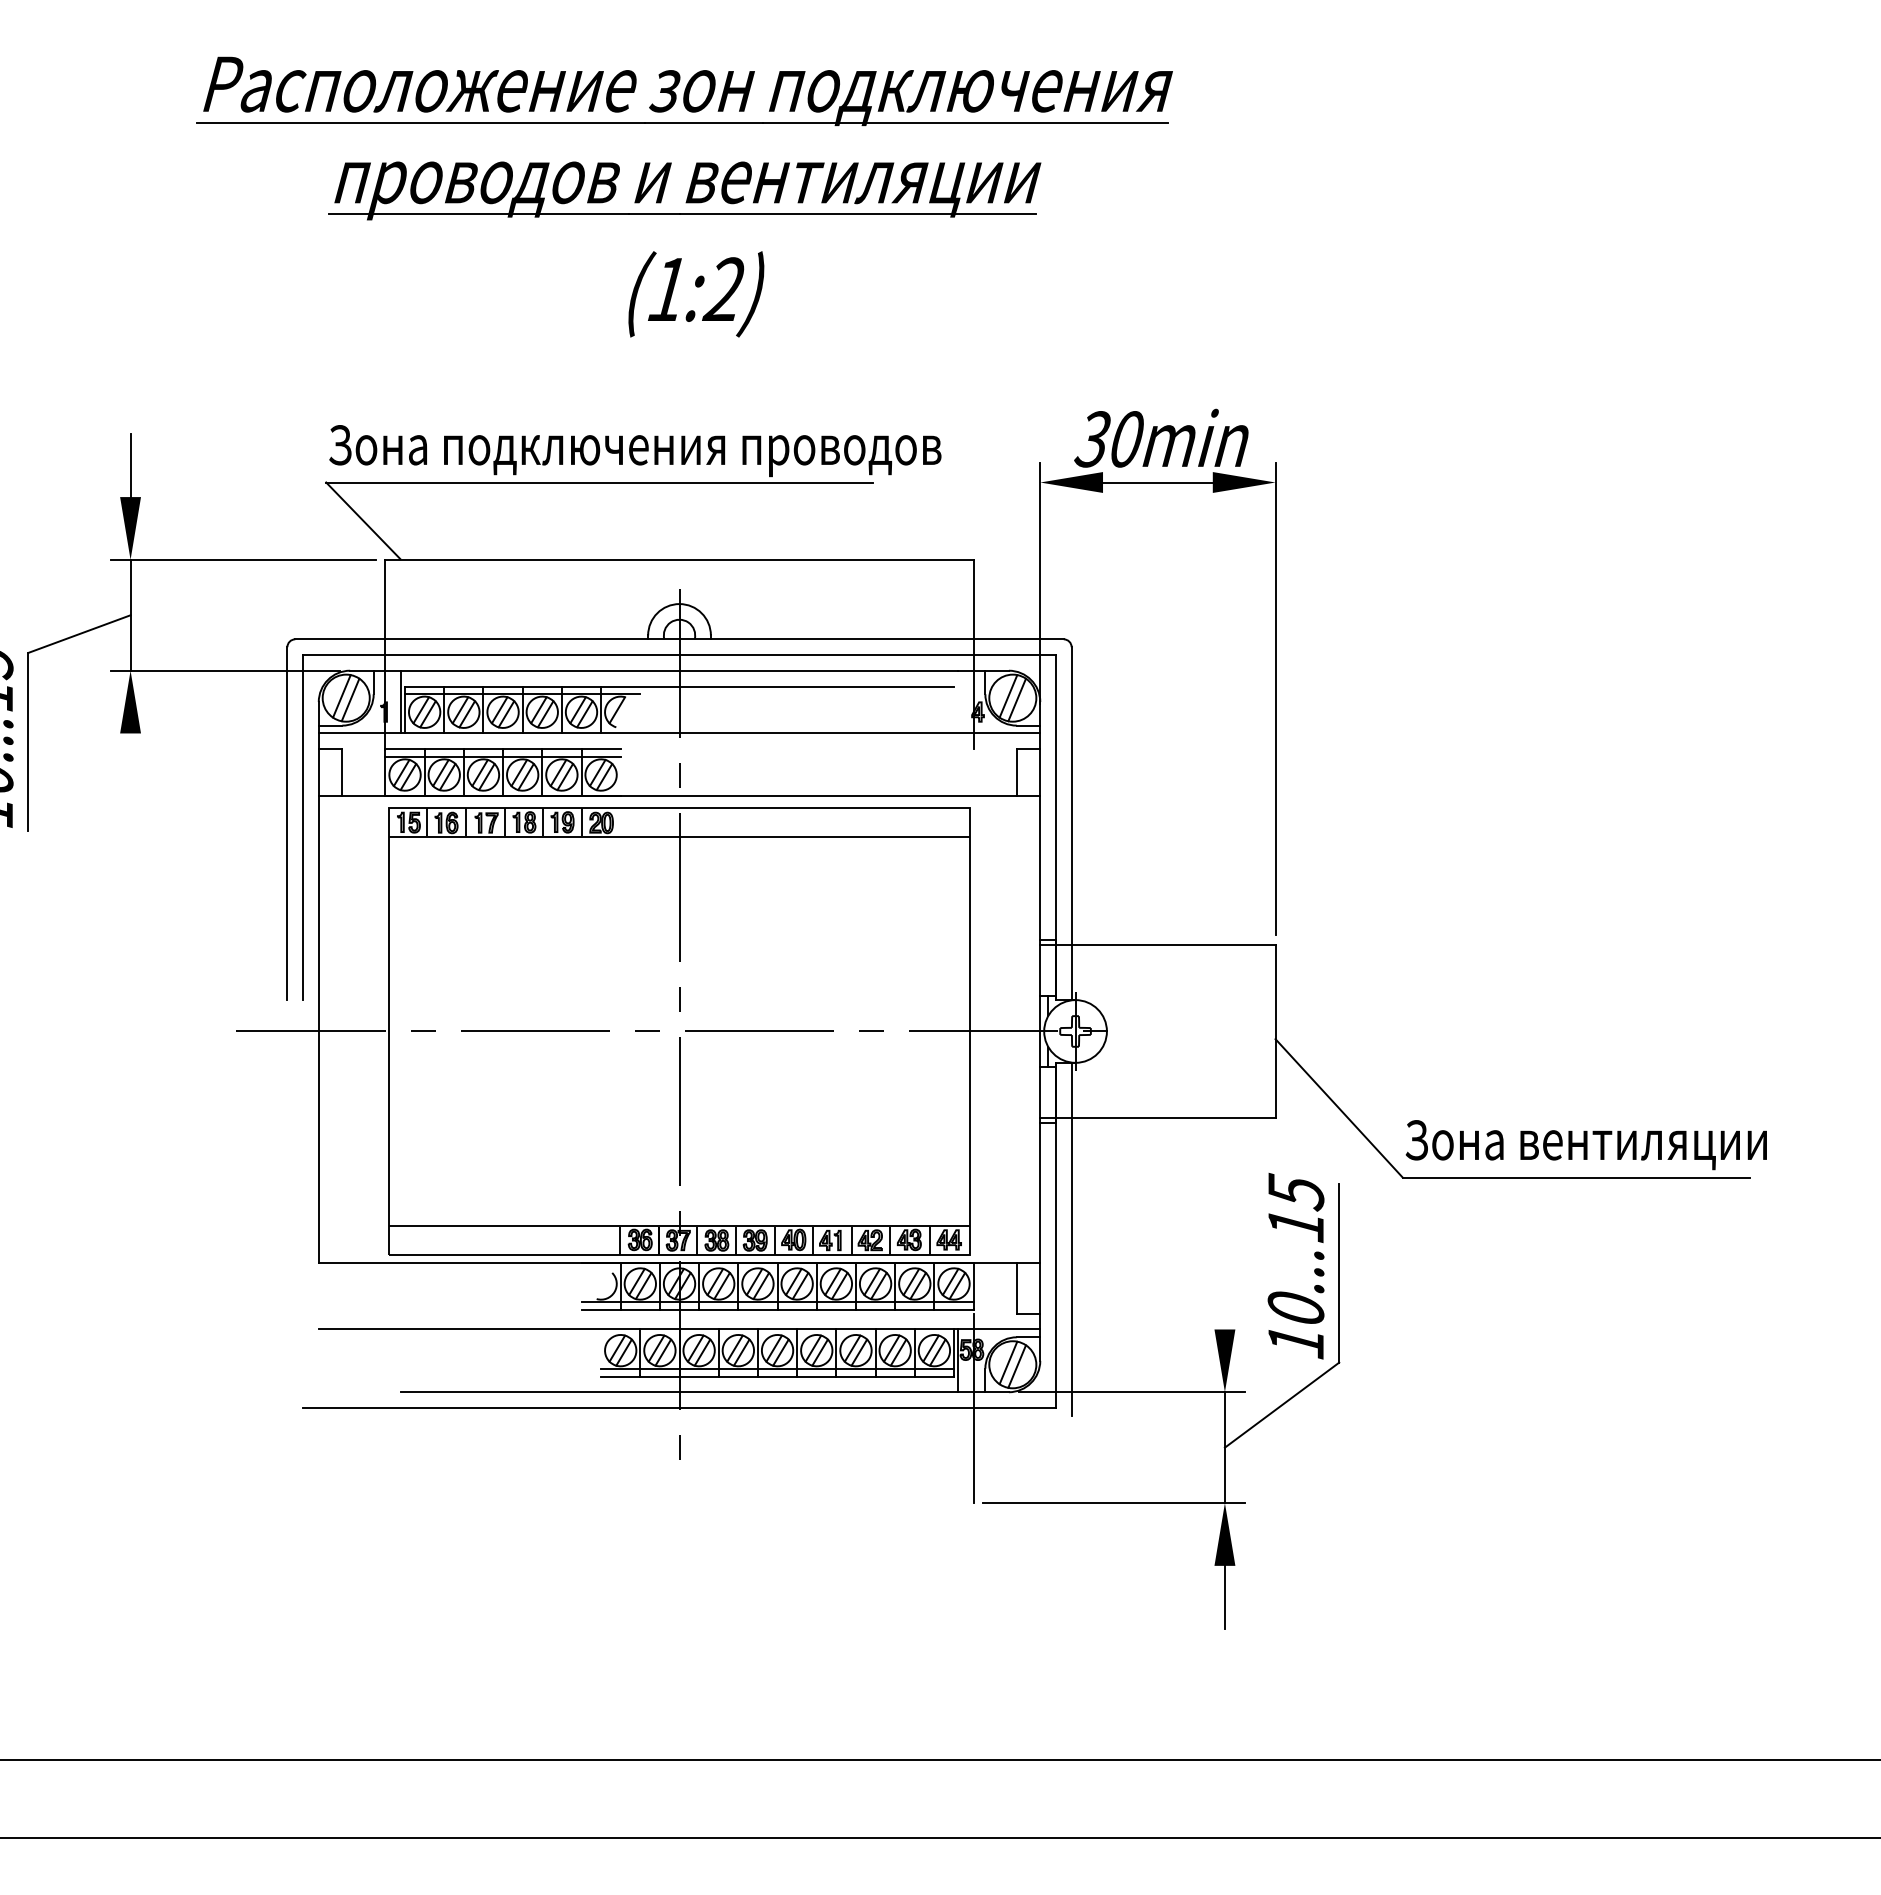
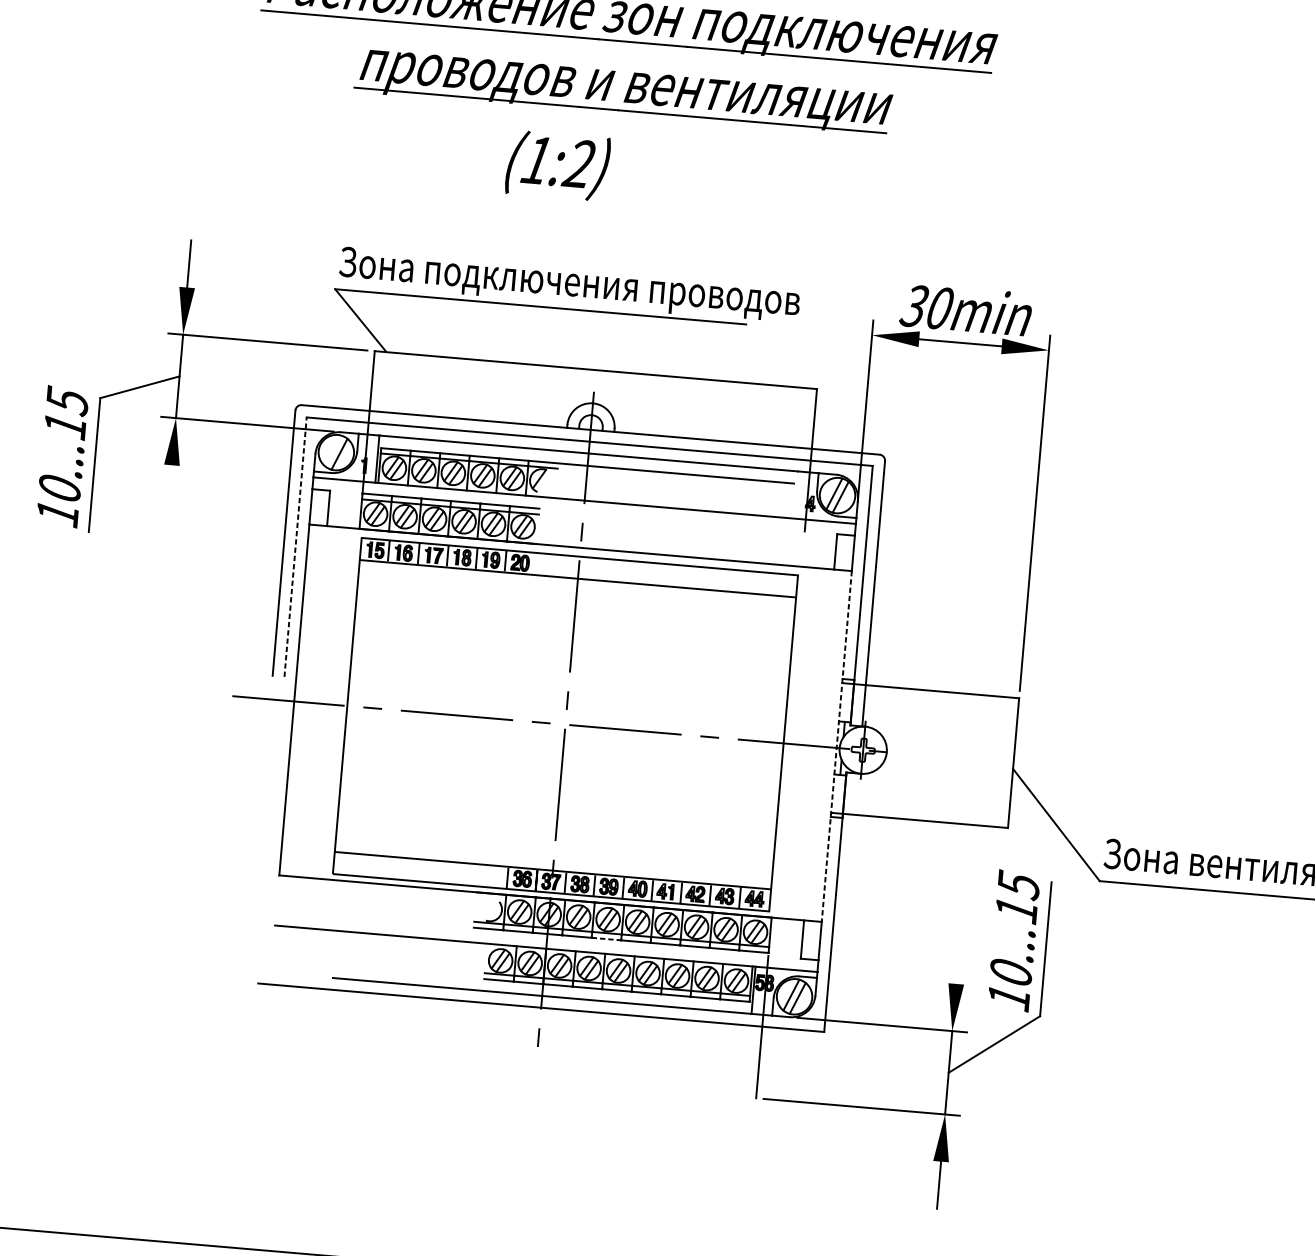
text: (696, 294) -> (558, 165), moved
line: (341, 696) -> (332, 451), removed
line: (303, 827) -> (295, 547), solid -> dashed
line: (1040, 1030) -> (836, 747), solid -> dashed
line: (1071, 1238) -> (846, 905), removed
line: (757, 1309) -> (606, 938), solid -> dashed

